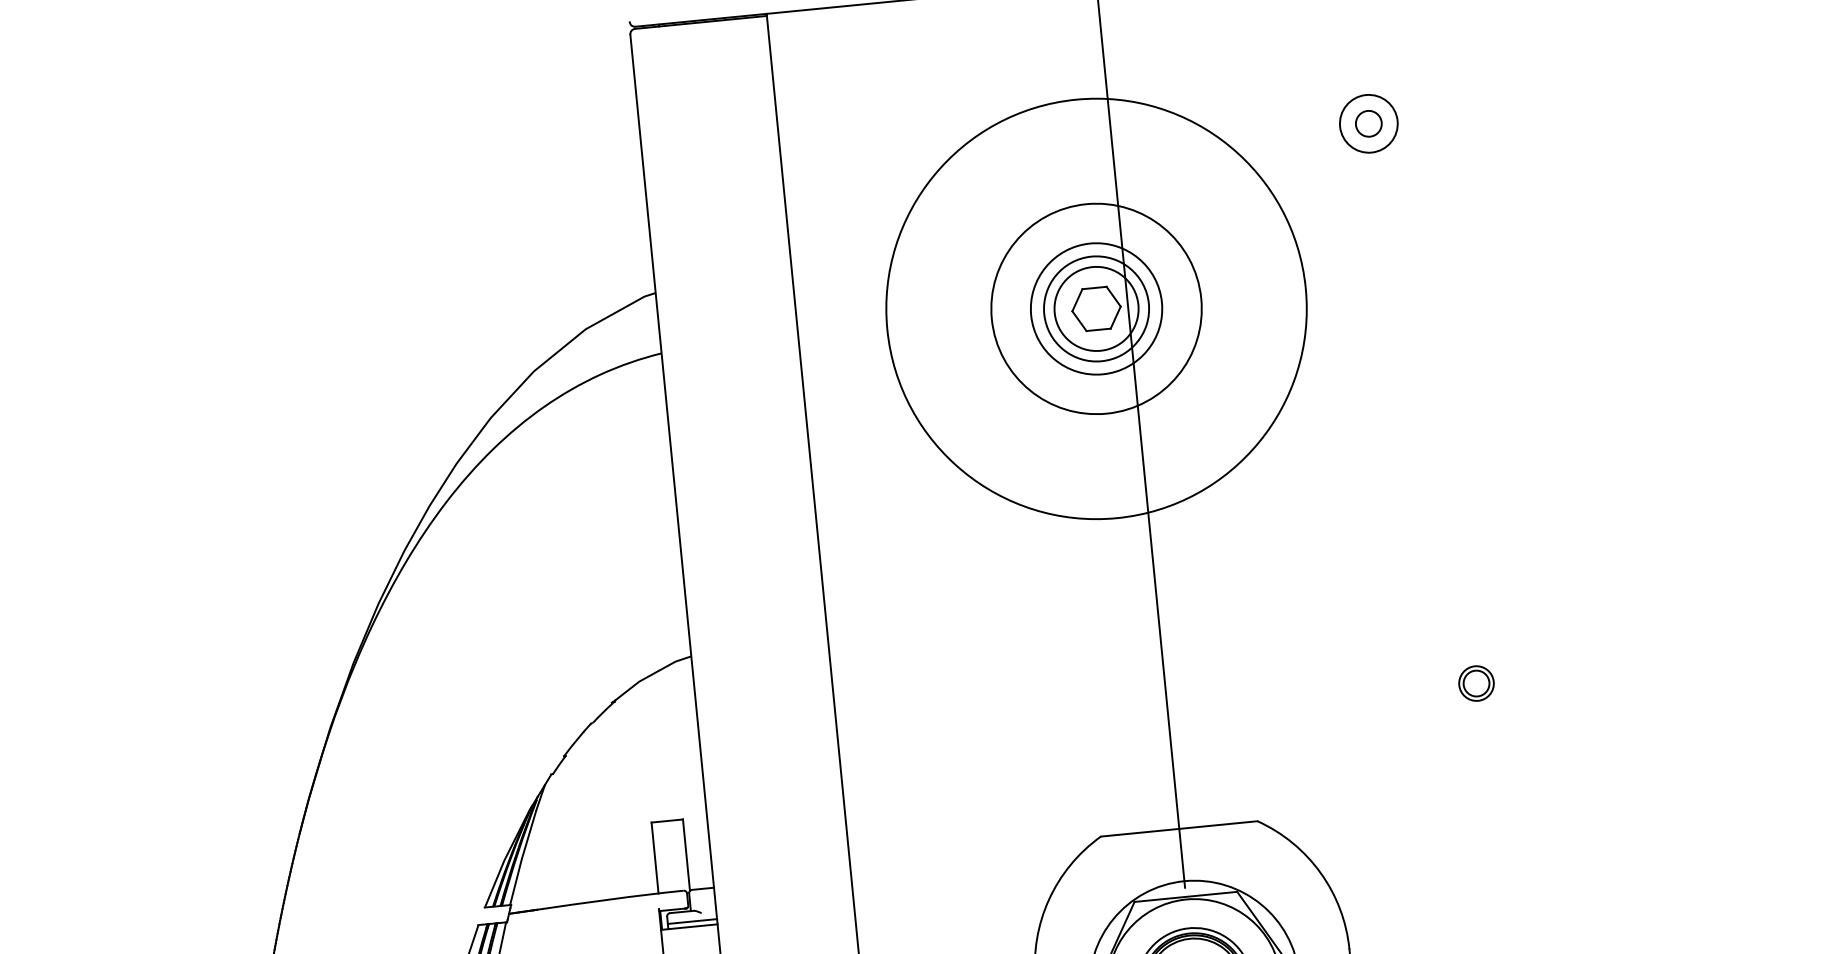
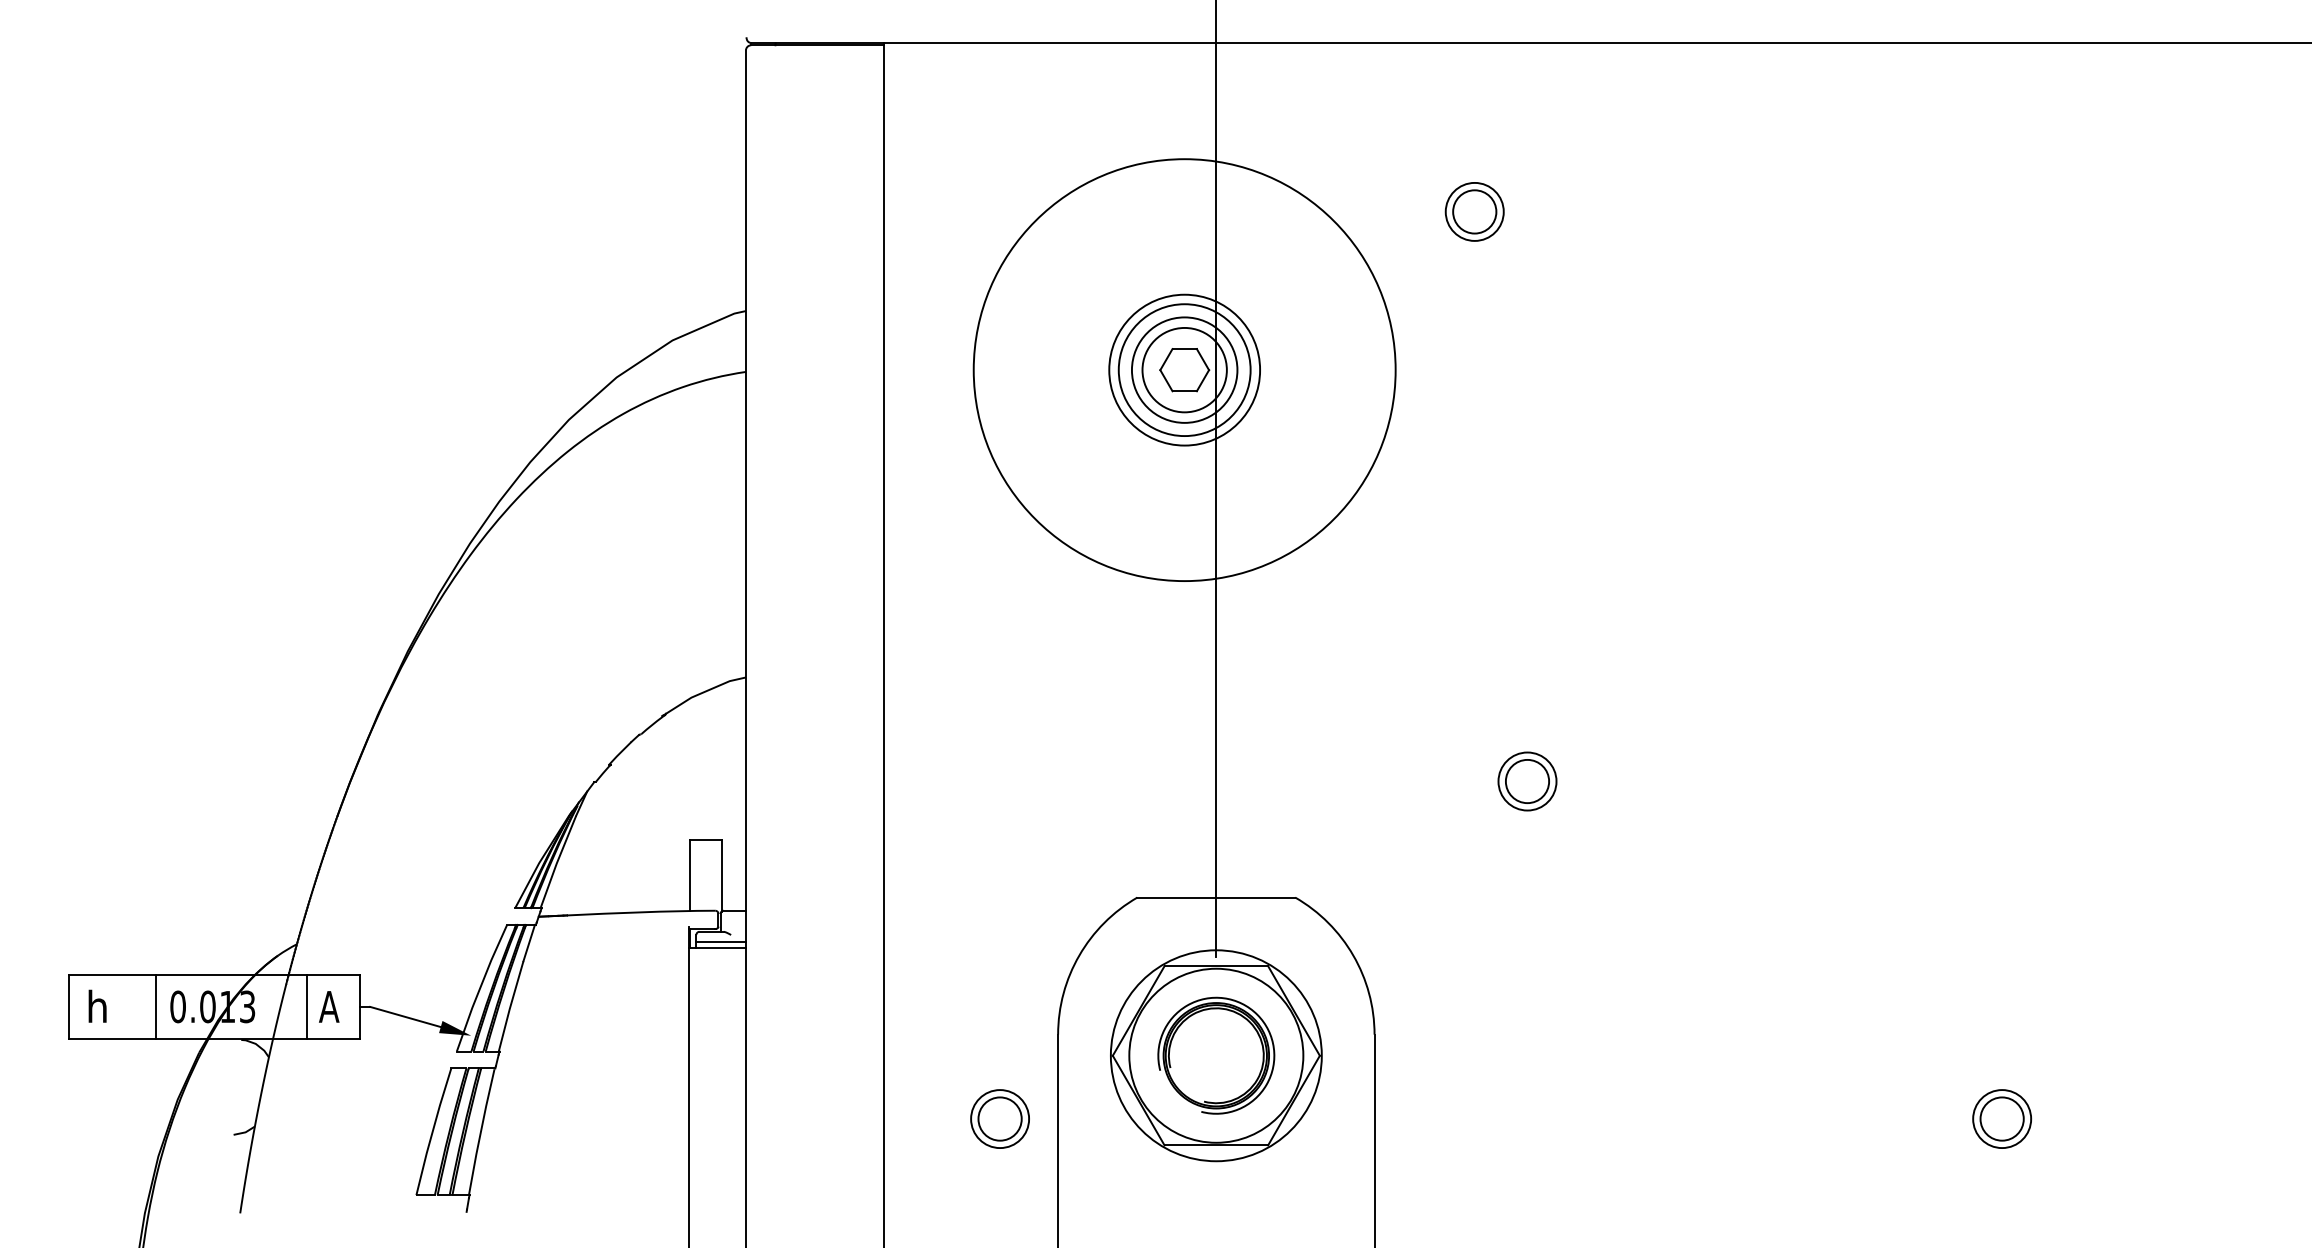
circle: (1368, 123) -> (1474, 211), size x1.67
circle: (1096, 308) -> (1184, 369), size x0.71
part: (1476, 683) -> (1527, 781), size x1.67

